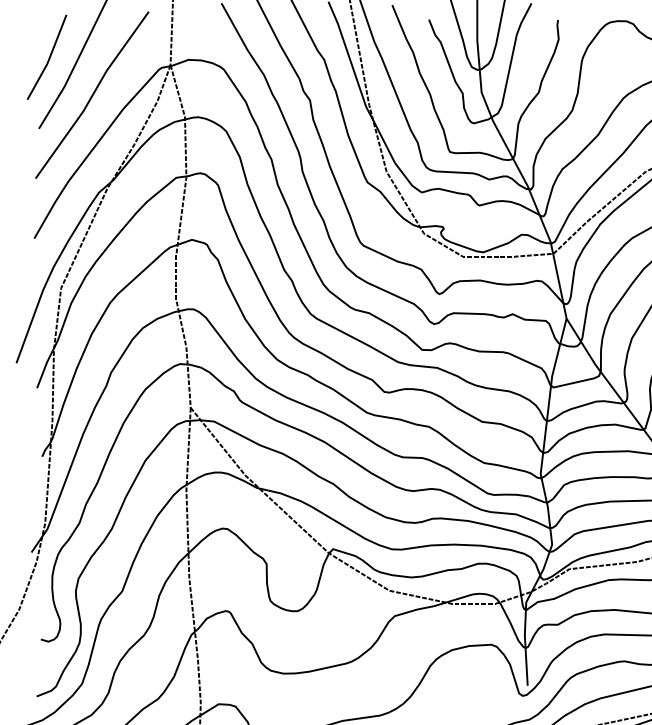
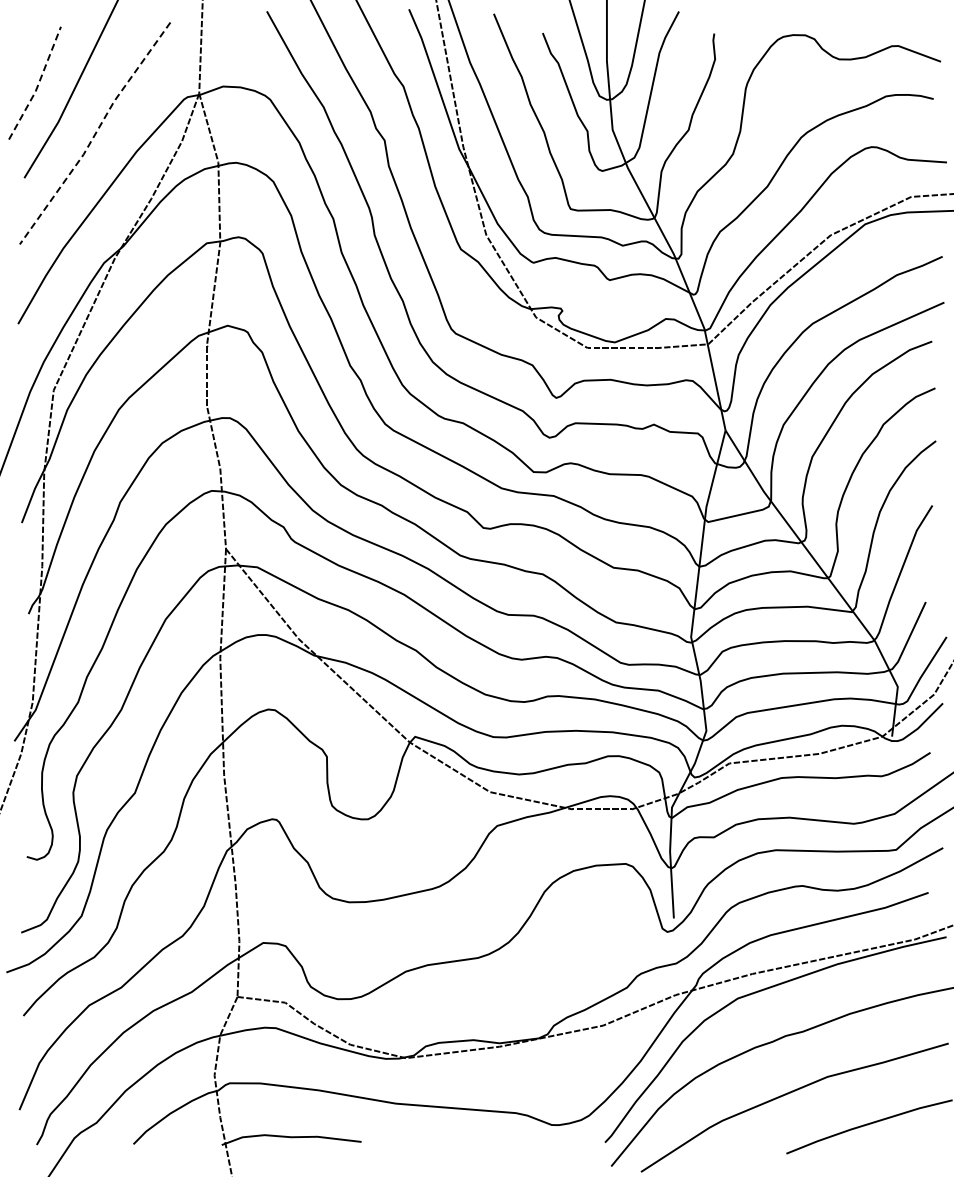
line: (49, 59) -> (38, 85), solid -> dashed
line: (92, 95) -> (95, 134), solid -> dashed

